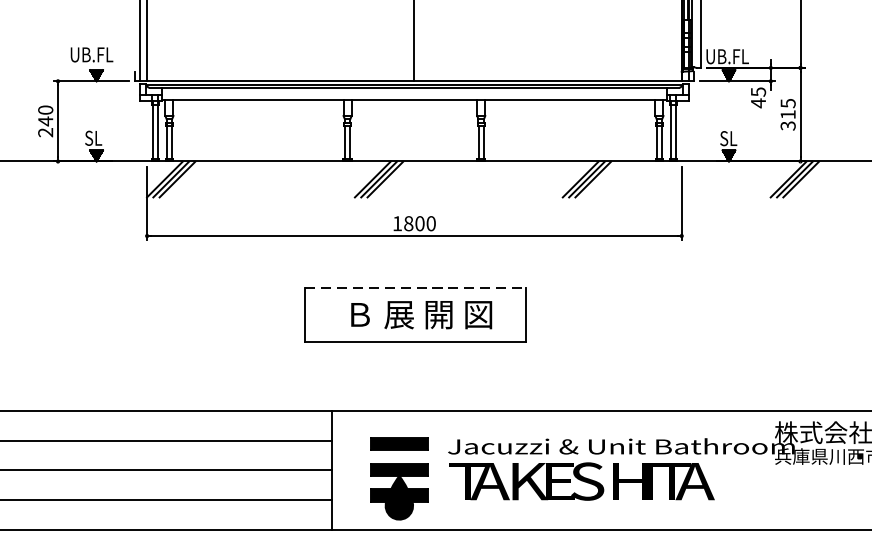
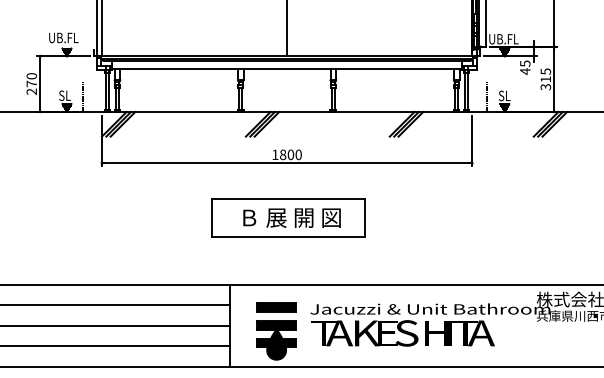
text: (45, 120) -> (31, 83), 240 -> 270
line: (120, 139) -> (83, 96), added
line: (702, 139) -> (486, 96), added
line: (416, 288) -> (288, 199), dashed -> solid

